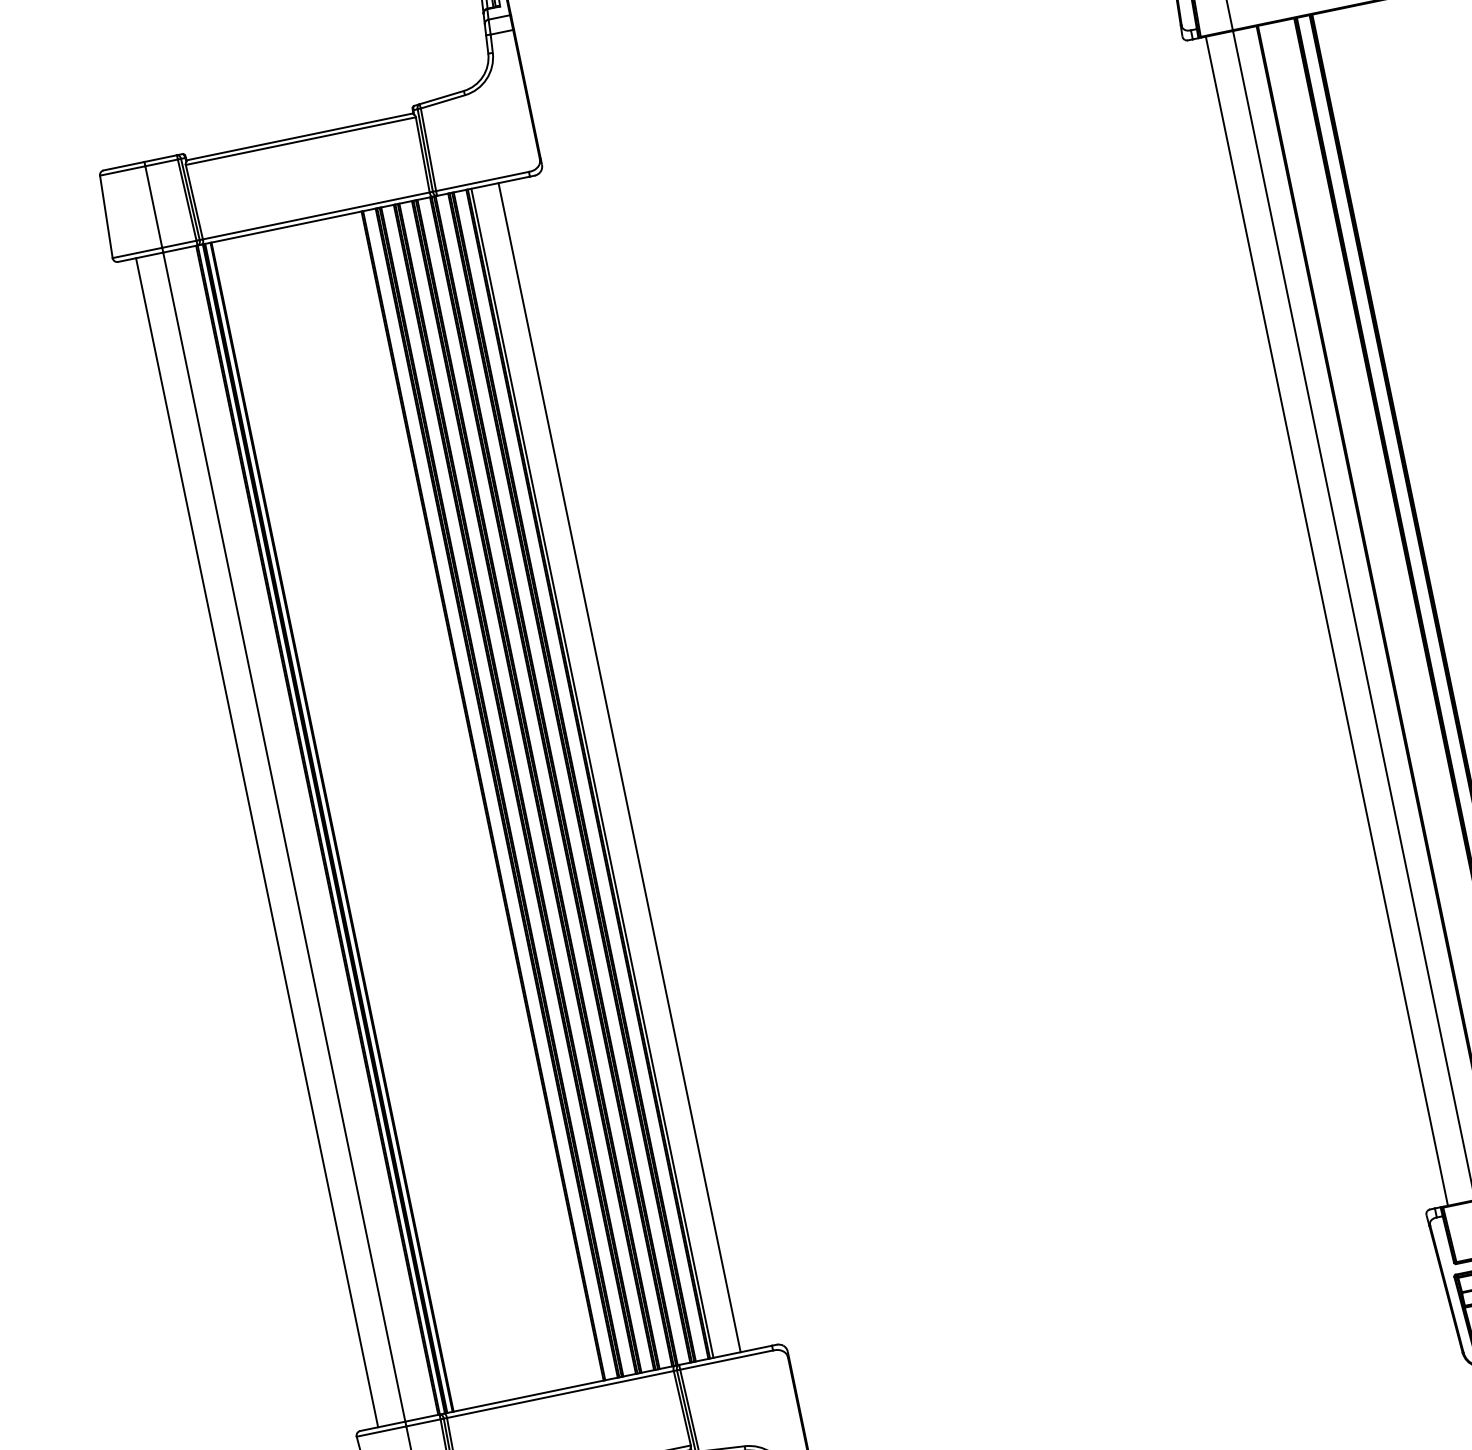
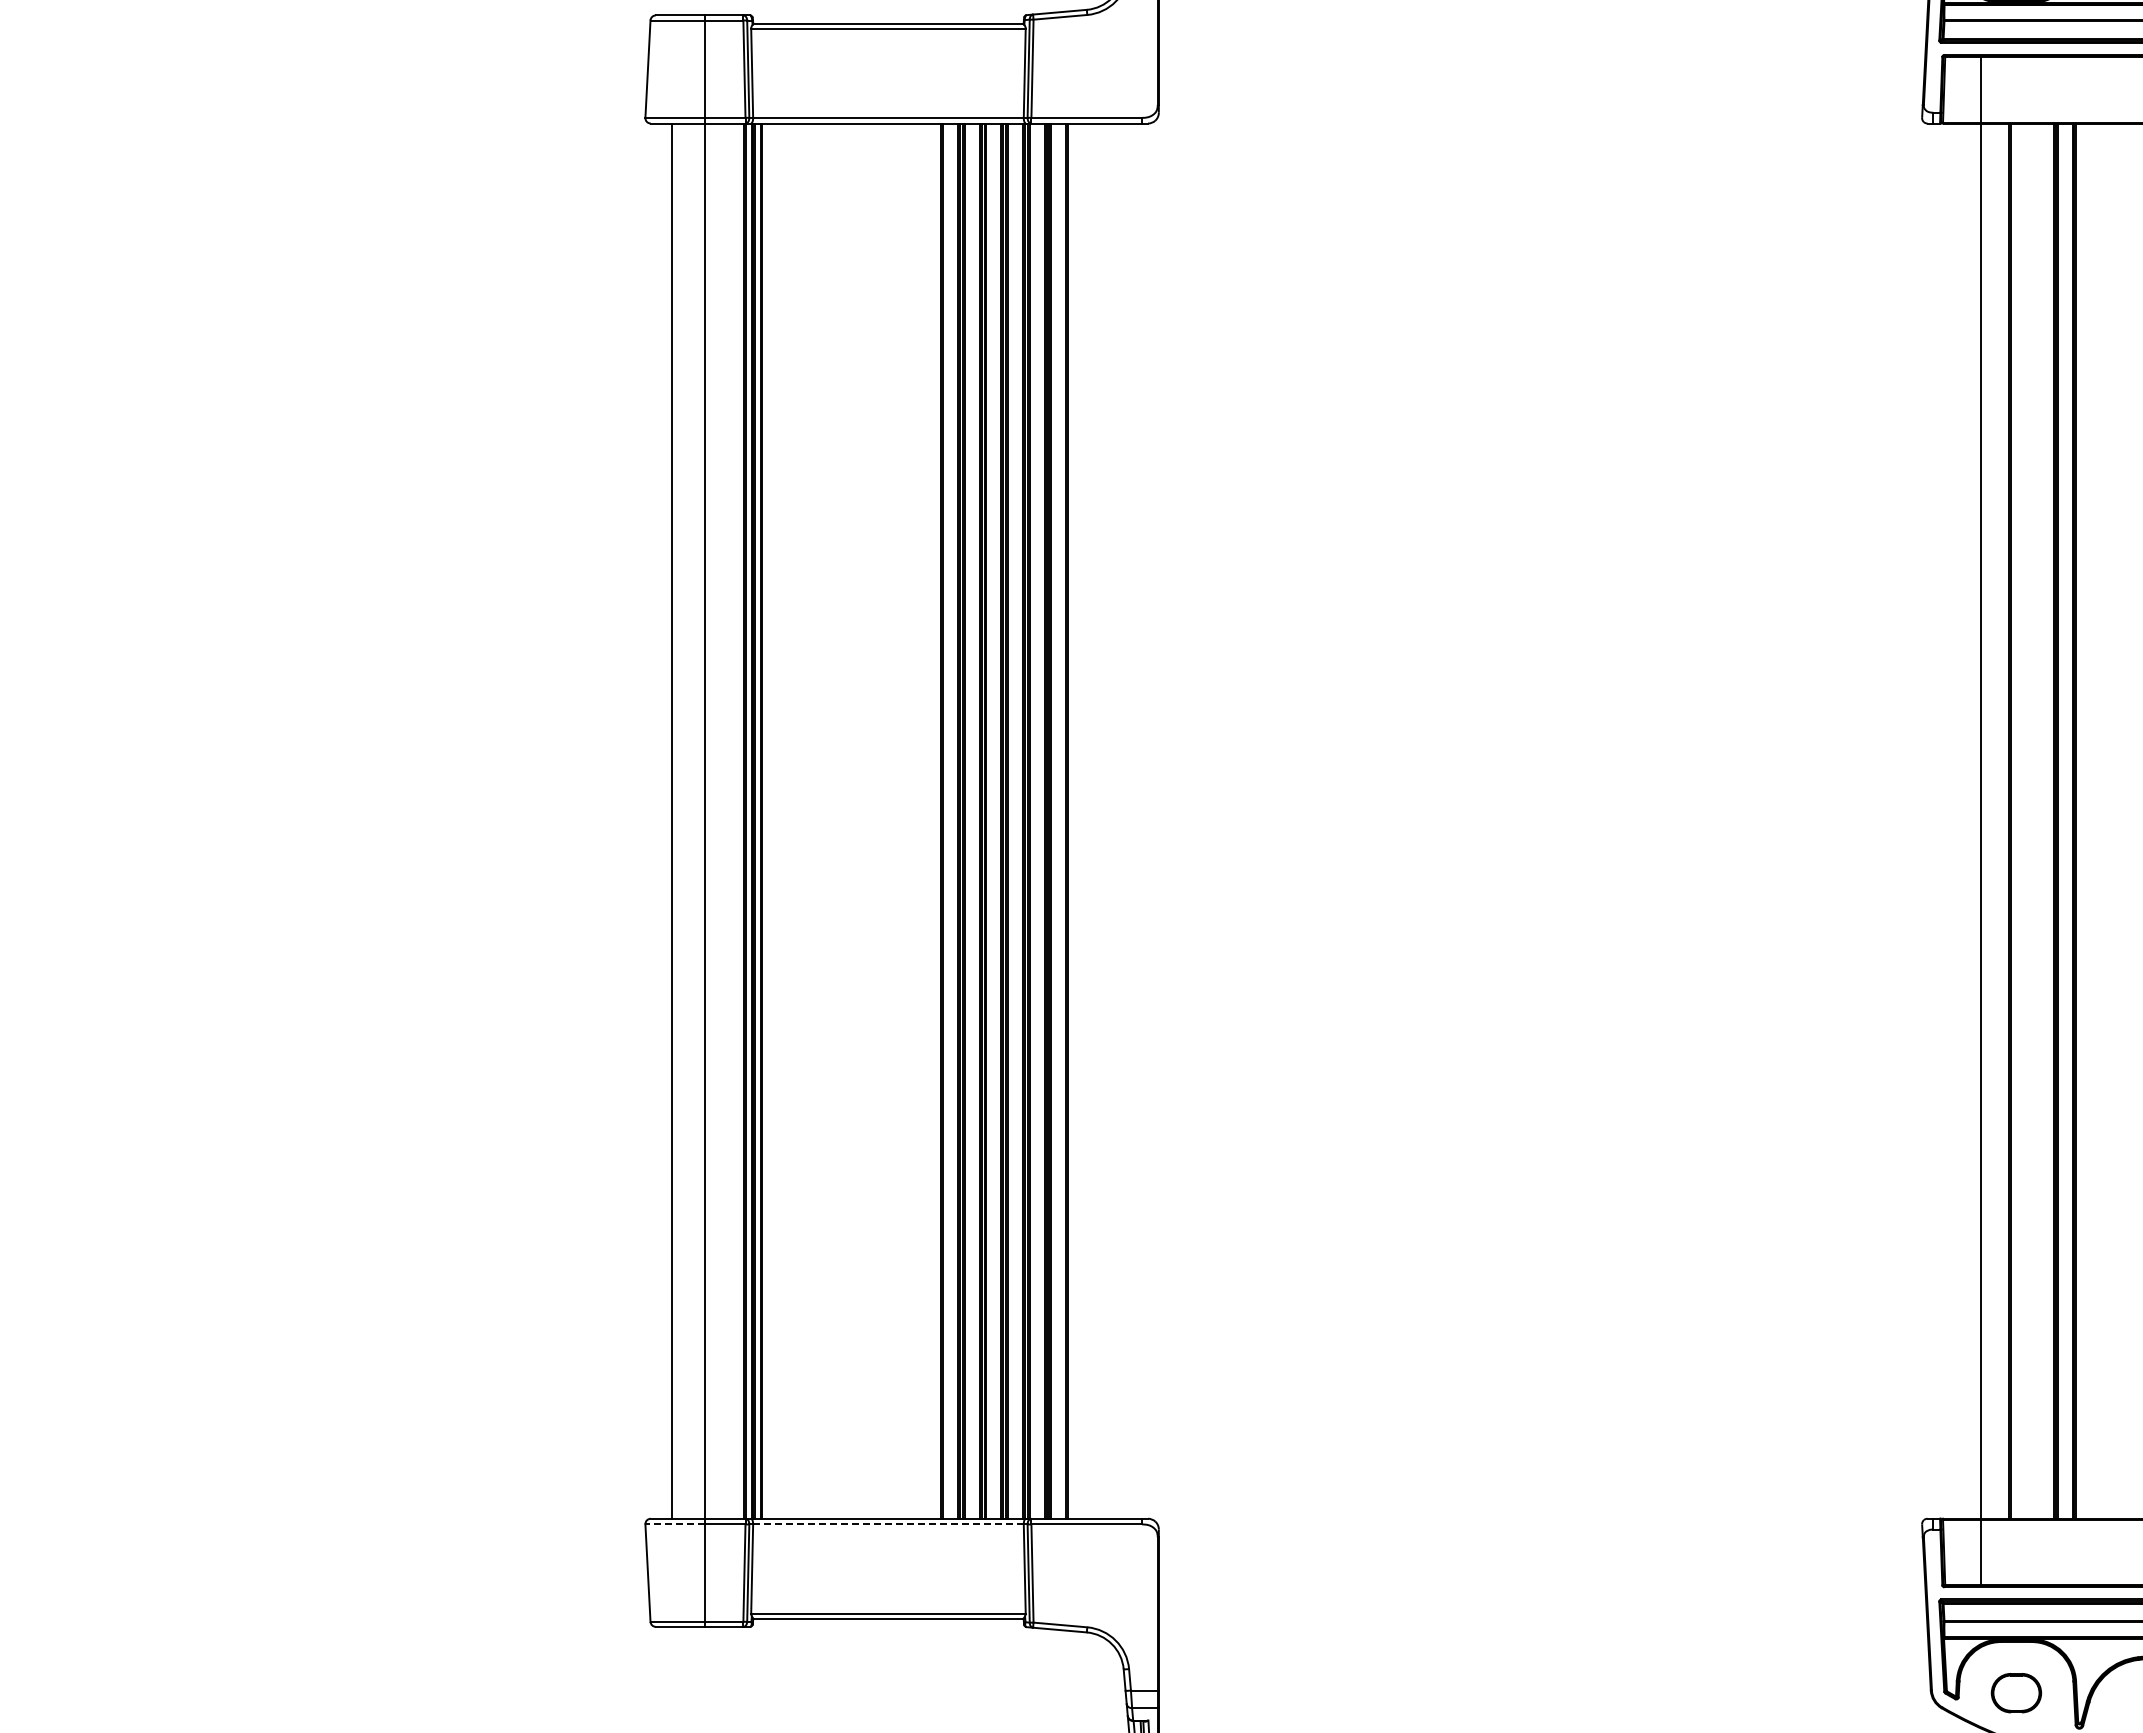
line: (1326, 620) -> (1948, 820), removed
line: (619, 767) -> (1104, 820), removed
line: (592, 772) -> (1072, 820), removed
line: (560, 1394) -> (888, 1524), solid -> dashed
line: (381, 1431) -> (675, 1524), solid -> dashed

